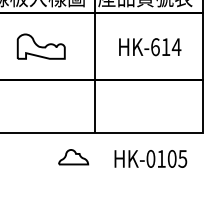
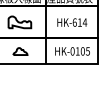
part: (73, 157) -> (20, 51), moved
text: (150, 159) -> (72, 51), moved

